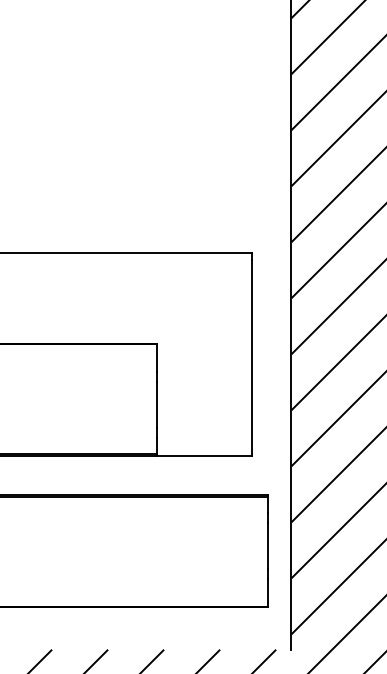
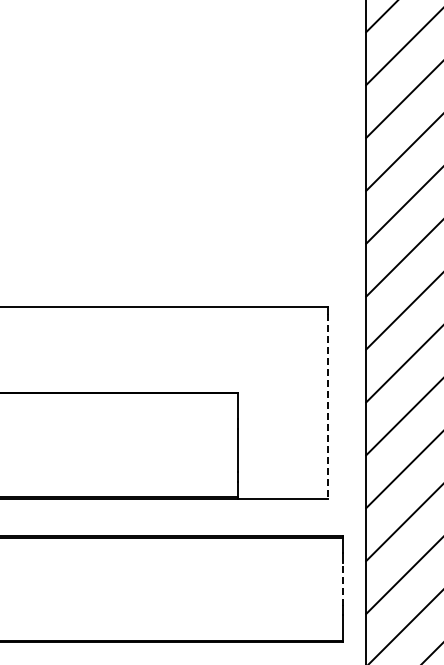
line: (252, 357) -> (328, 406), solid -> dashed
line: (268, 546) -> (343, 584), solid -> dashed

